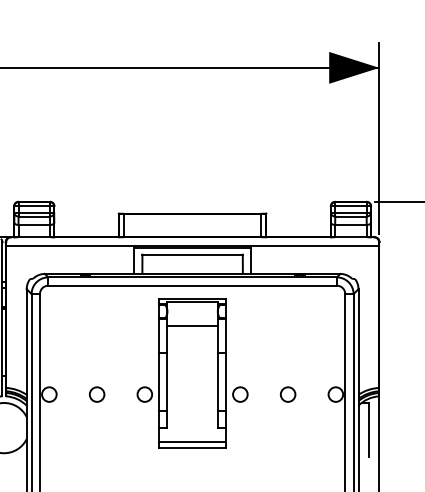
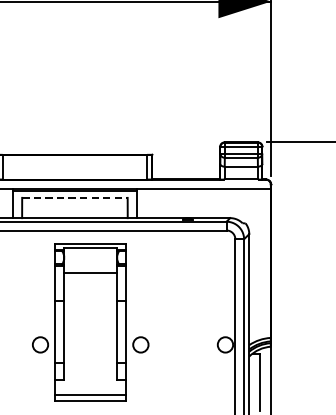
line: (193, 254) -> (75, 197), solid -> dashed
part: (192, 373) -> (90, 322), moved
circle: (288, 394) -> (175, 344), removed

